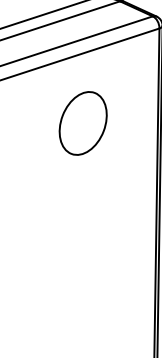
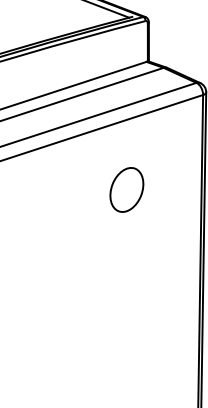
part: (82, 123) -> (126, 189), size x0.7

